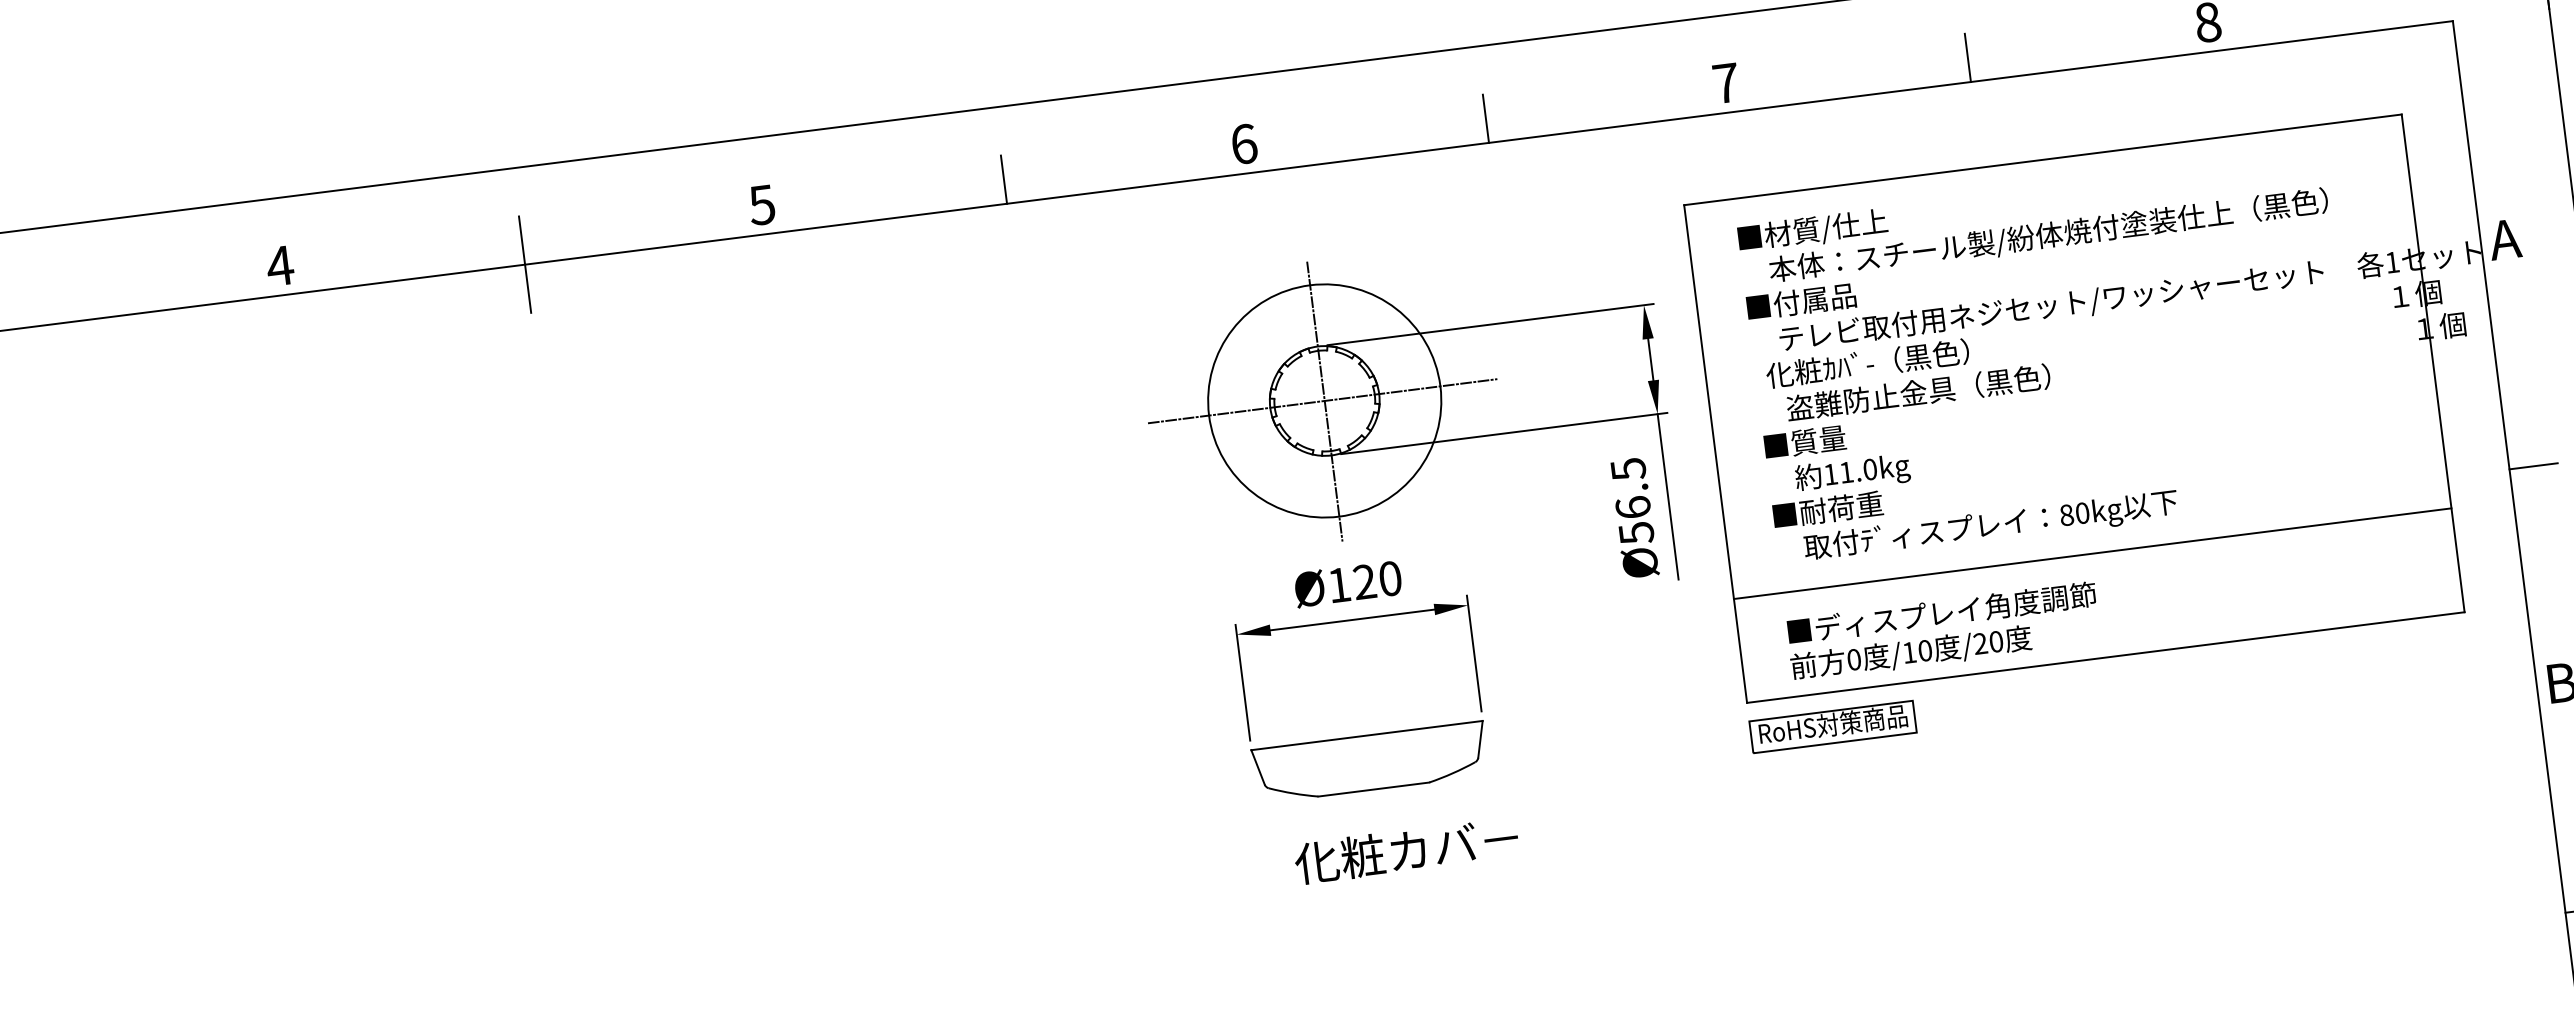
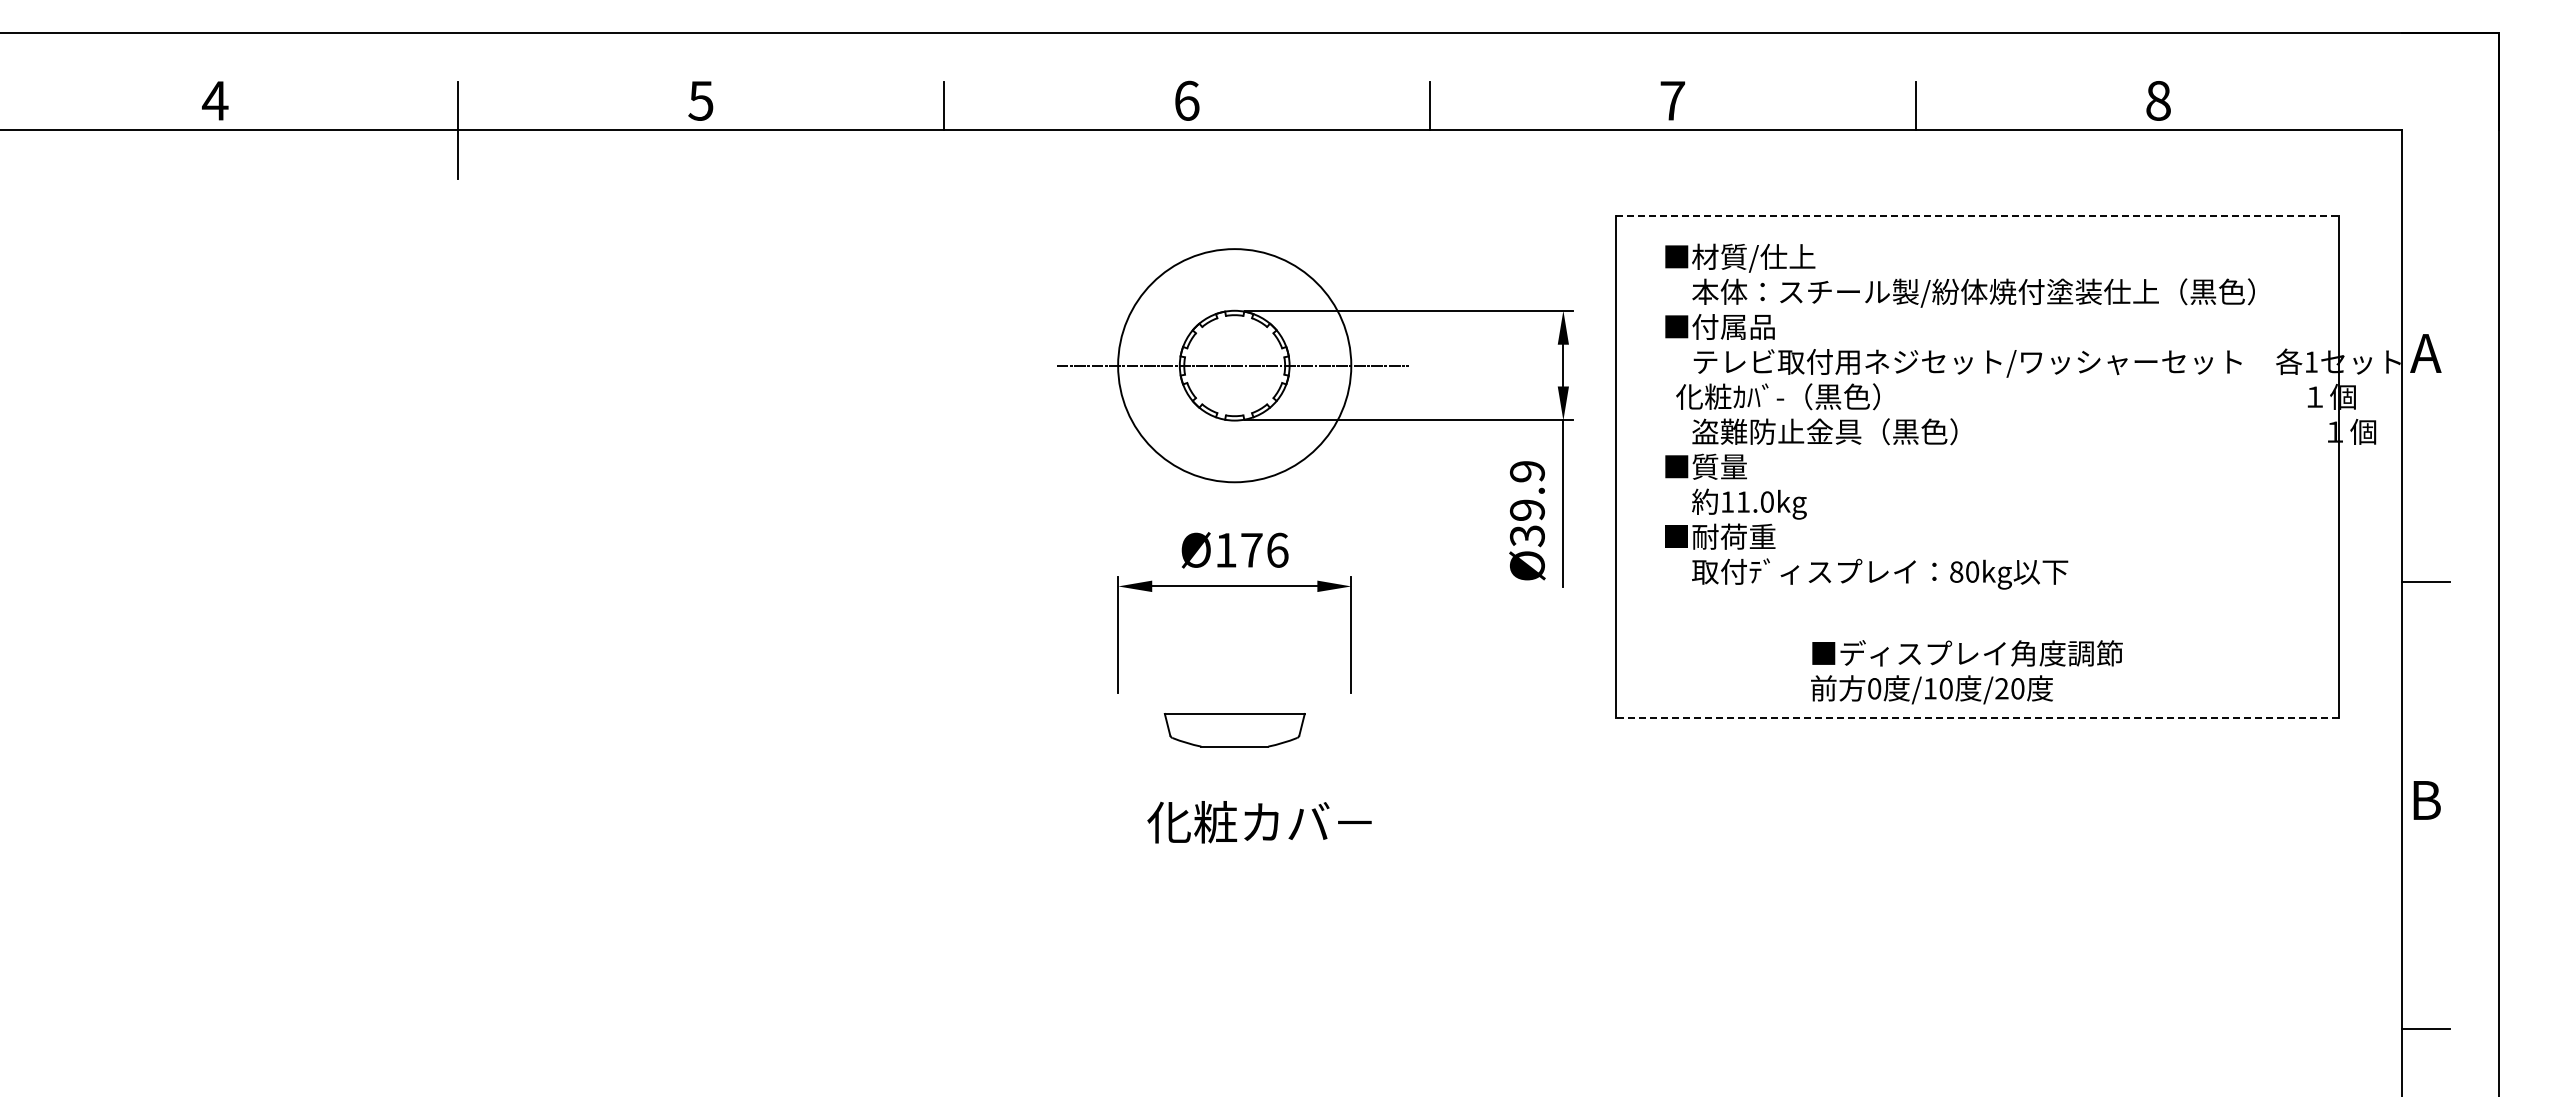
line: (2042, 159) -> (1977, 216), solid -> dashed
line: (1324, 401) -> (1234, 366), removed
text: (1631, 501) -> (1526, 503), Ø56.5 -> Ø39.9
line: (2092, 553) -> (1977, 613), removed
text: (1377, 579) -> (1264, 549), Ø120 -> Ø176
text: (1943, 632) -> (1966, 672), moved
line: (2105, 657) -> (1977, 718), solid -> dashed
part: (1833, 726) -> (1698, 752), removed
part: (1370, 762) -> (1234, 730), size x0.6

